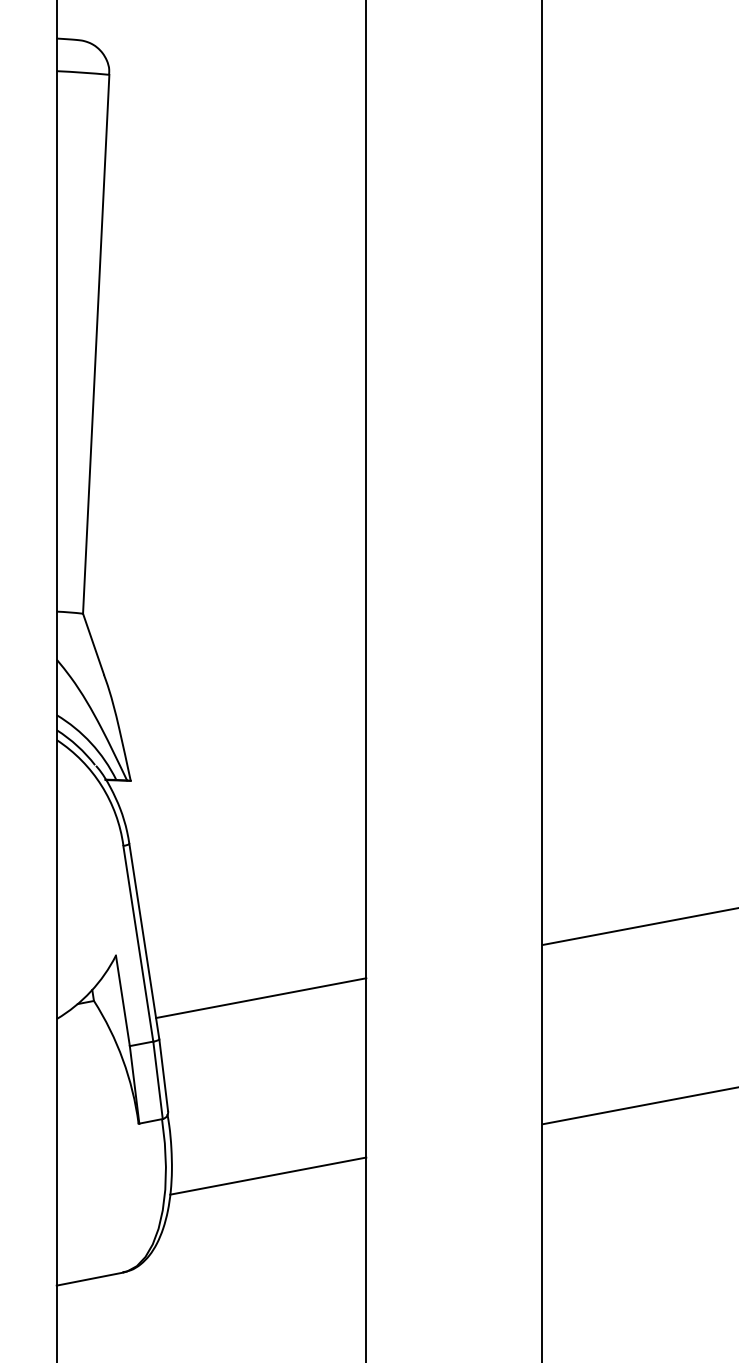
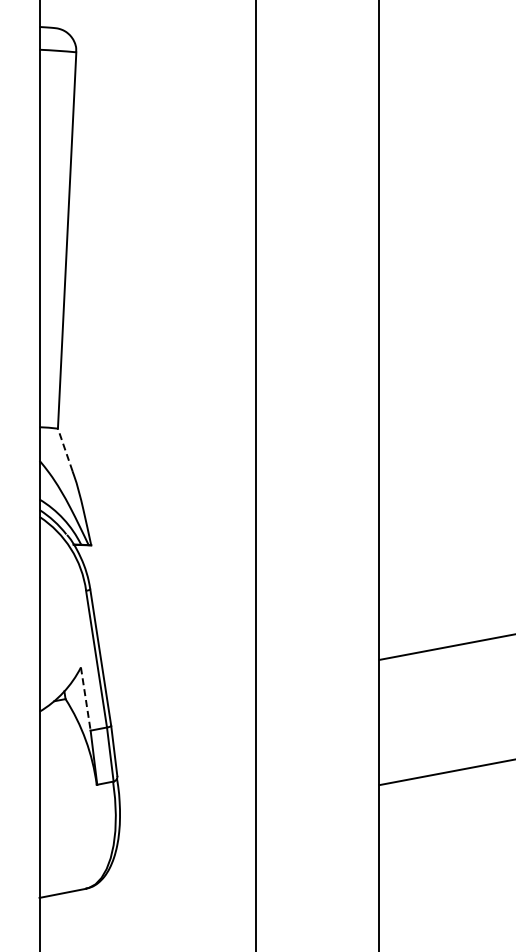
line: (93, 643) -> (65, 449), solid -> dashed
line: (259, 998) -> (181, 697), removed
line: (122, 1001) -> (85, 699), solid -> dashed
line: (267, 1176) -> (186, 821), removed

